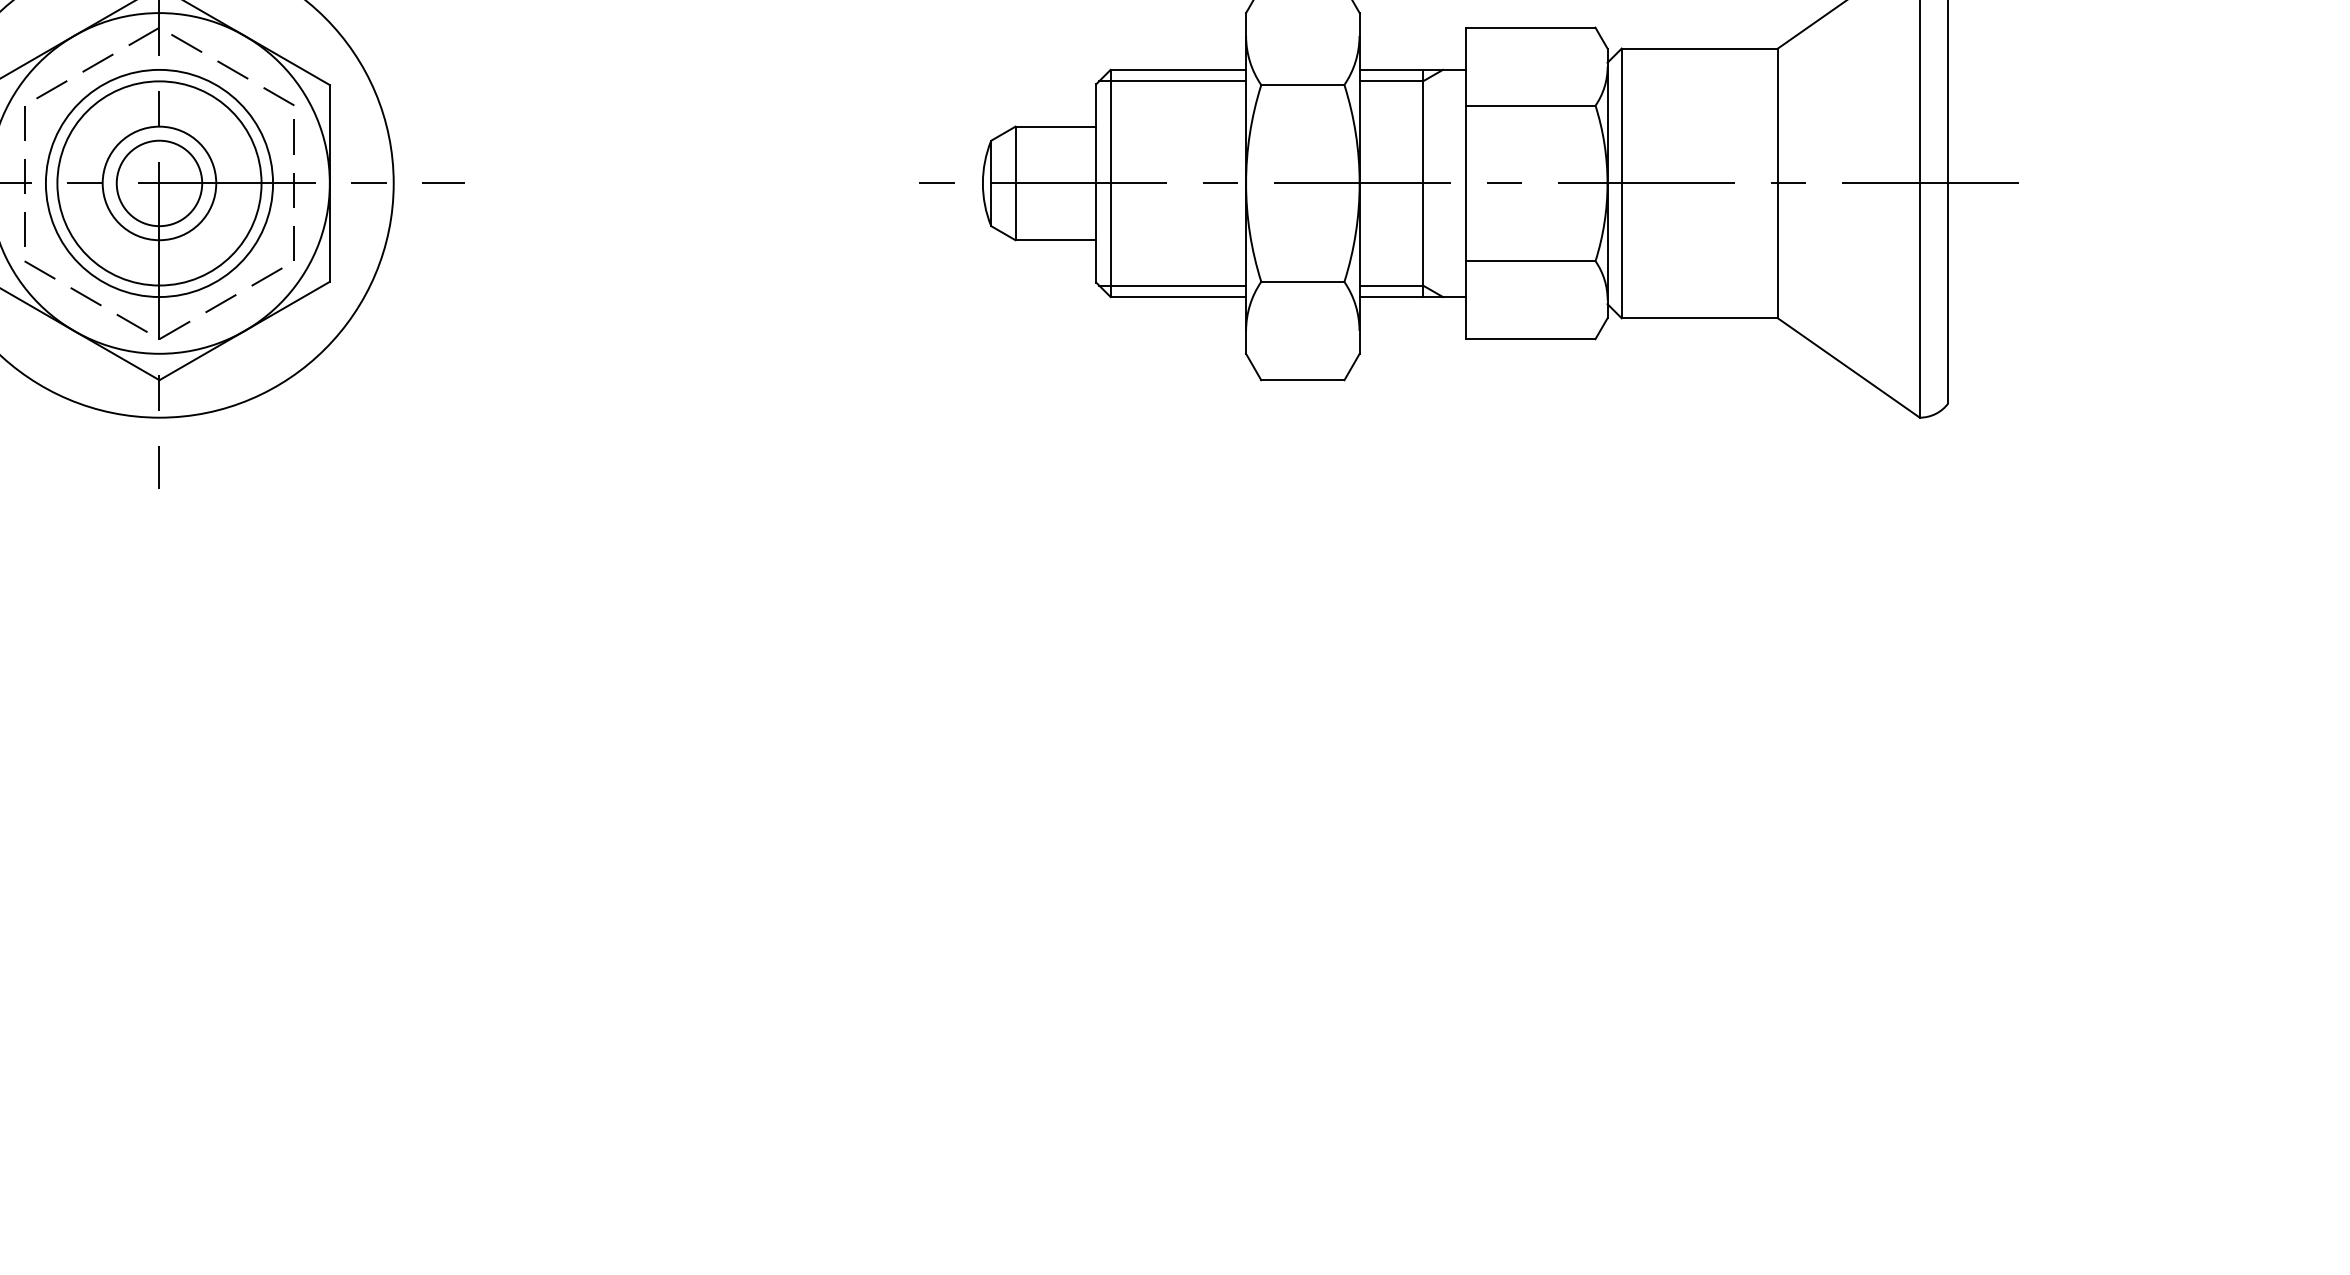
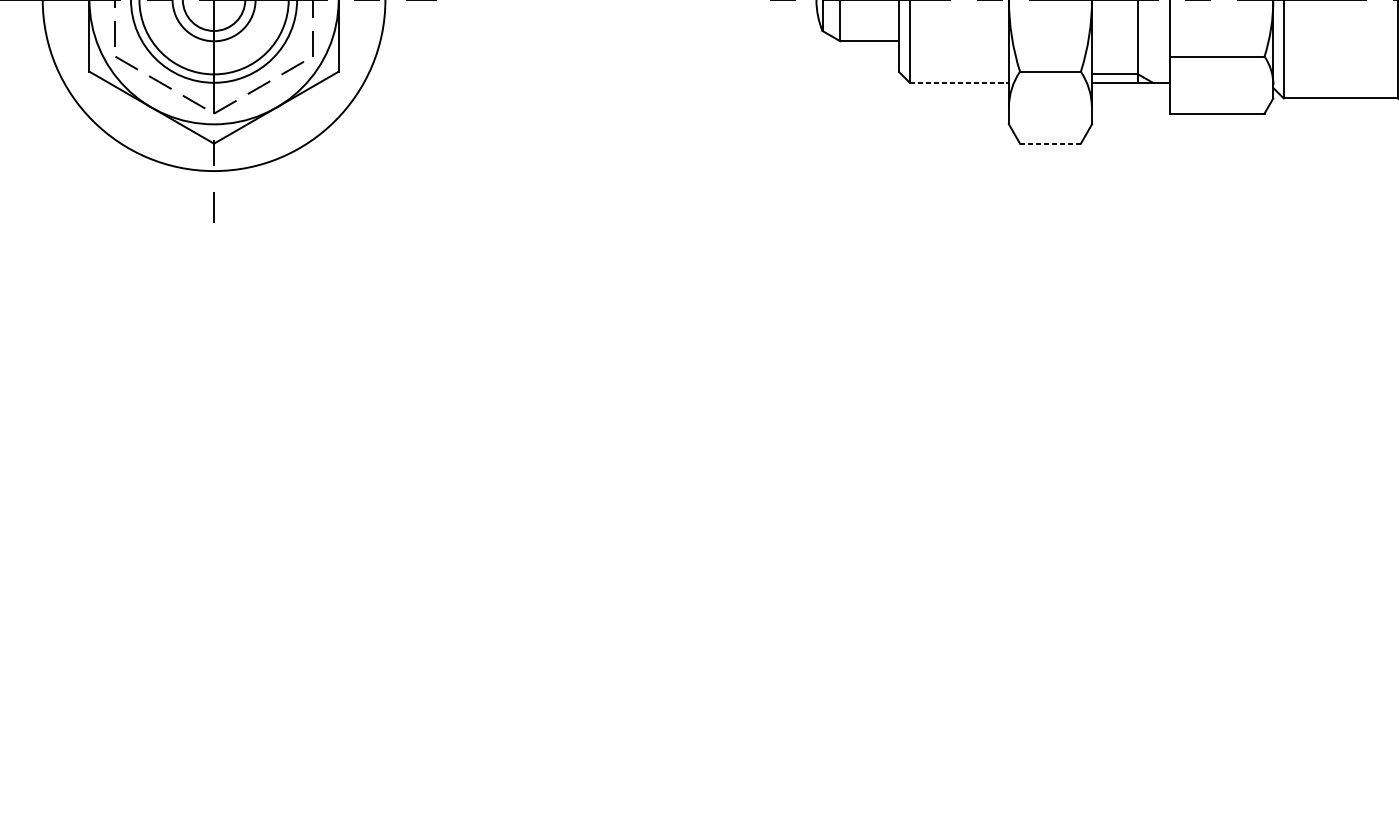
line: (1172, 285) -> (955, 74), removed
line: (1178, 297) -> (959, 83), solid -> dashed
line: (1302, 380) -> (1050, 143), solid -> dashed

